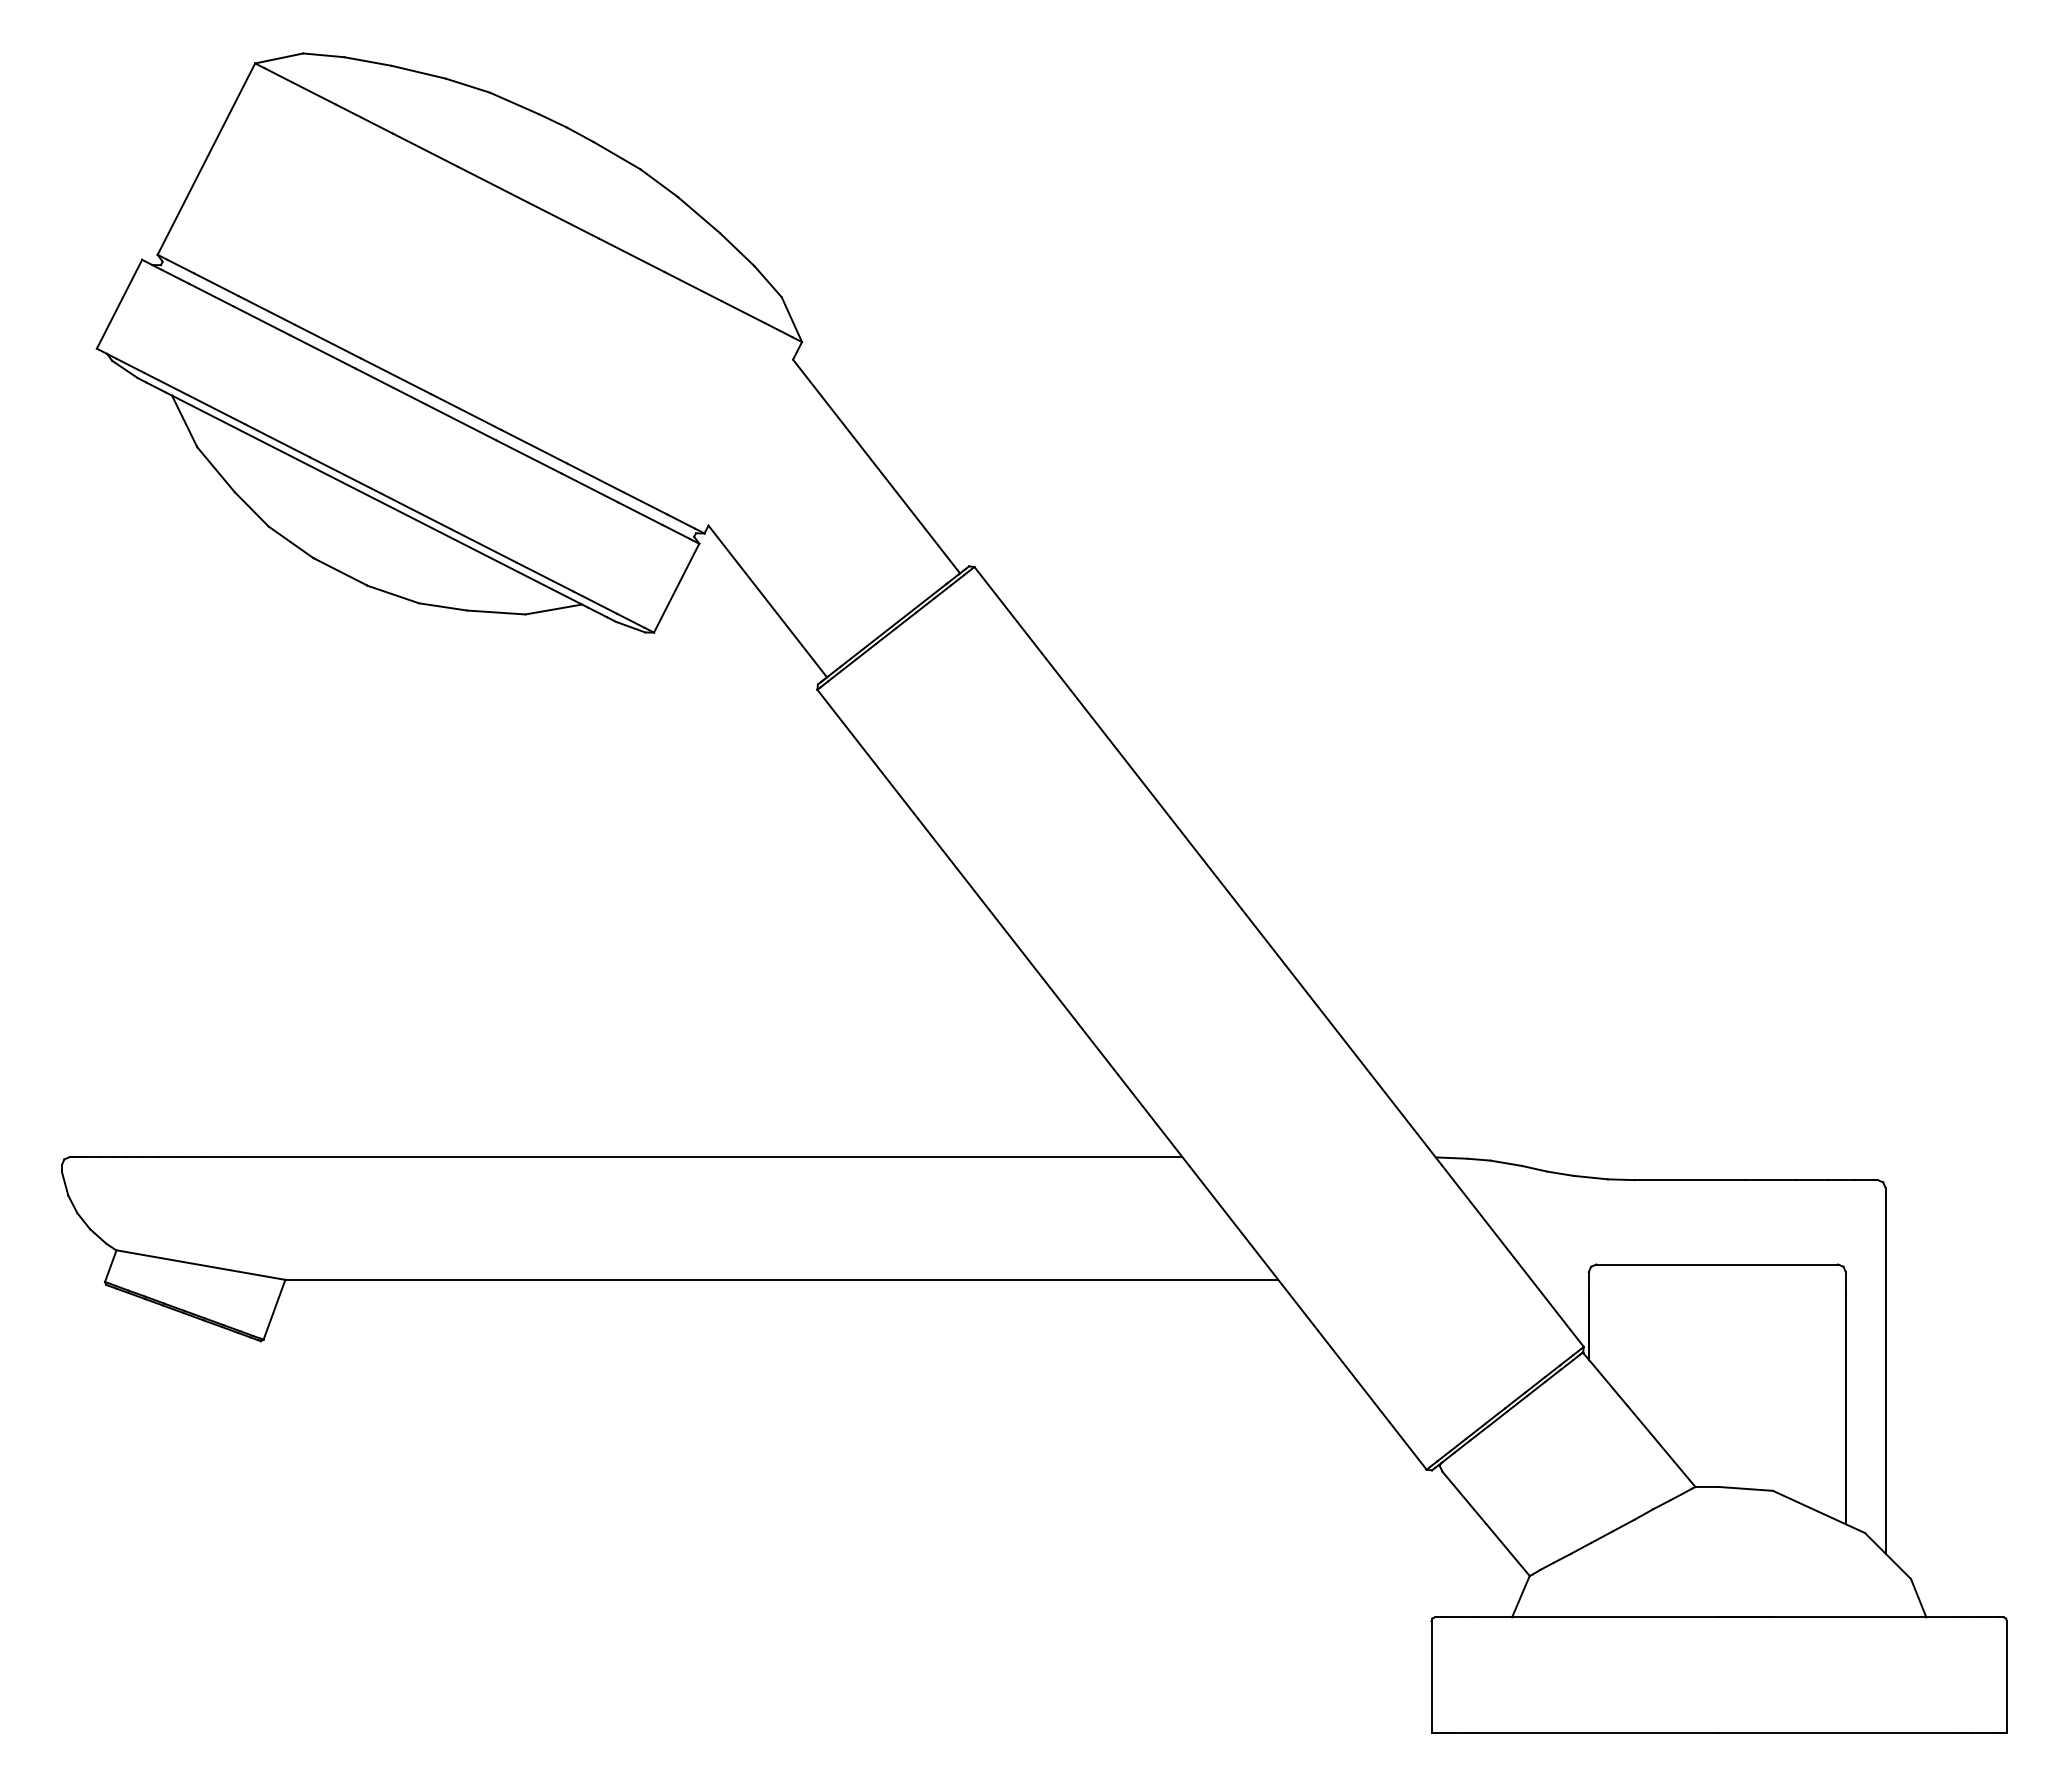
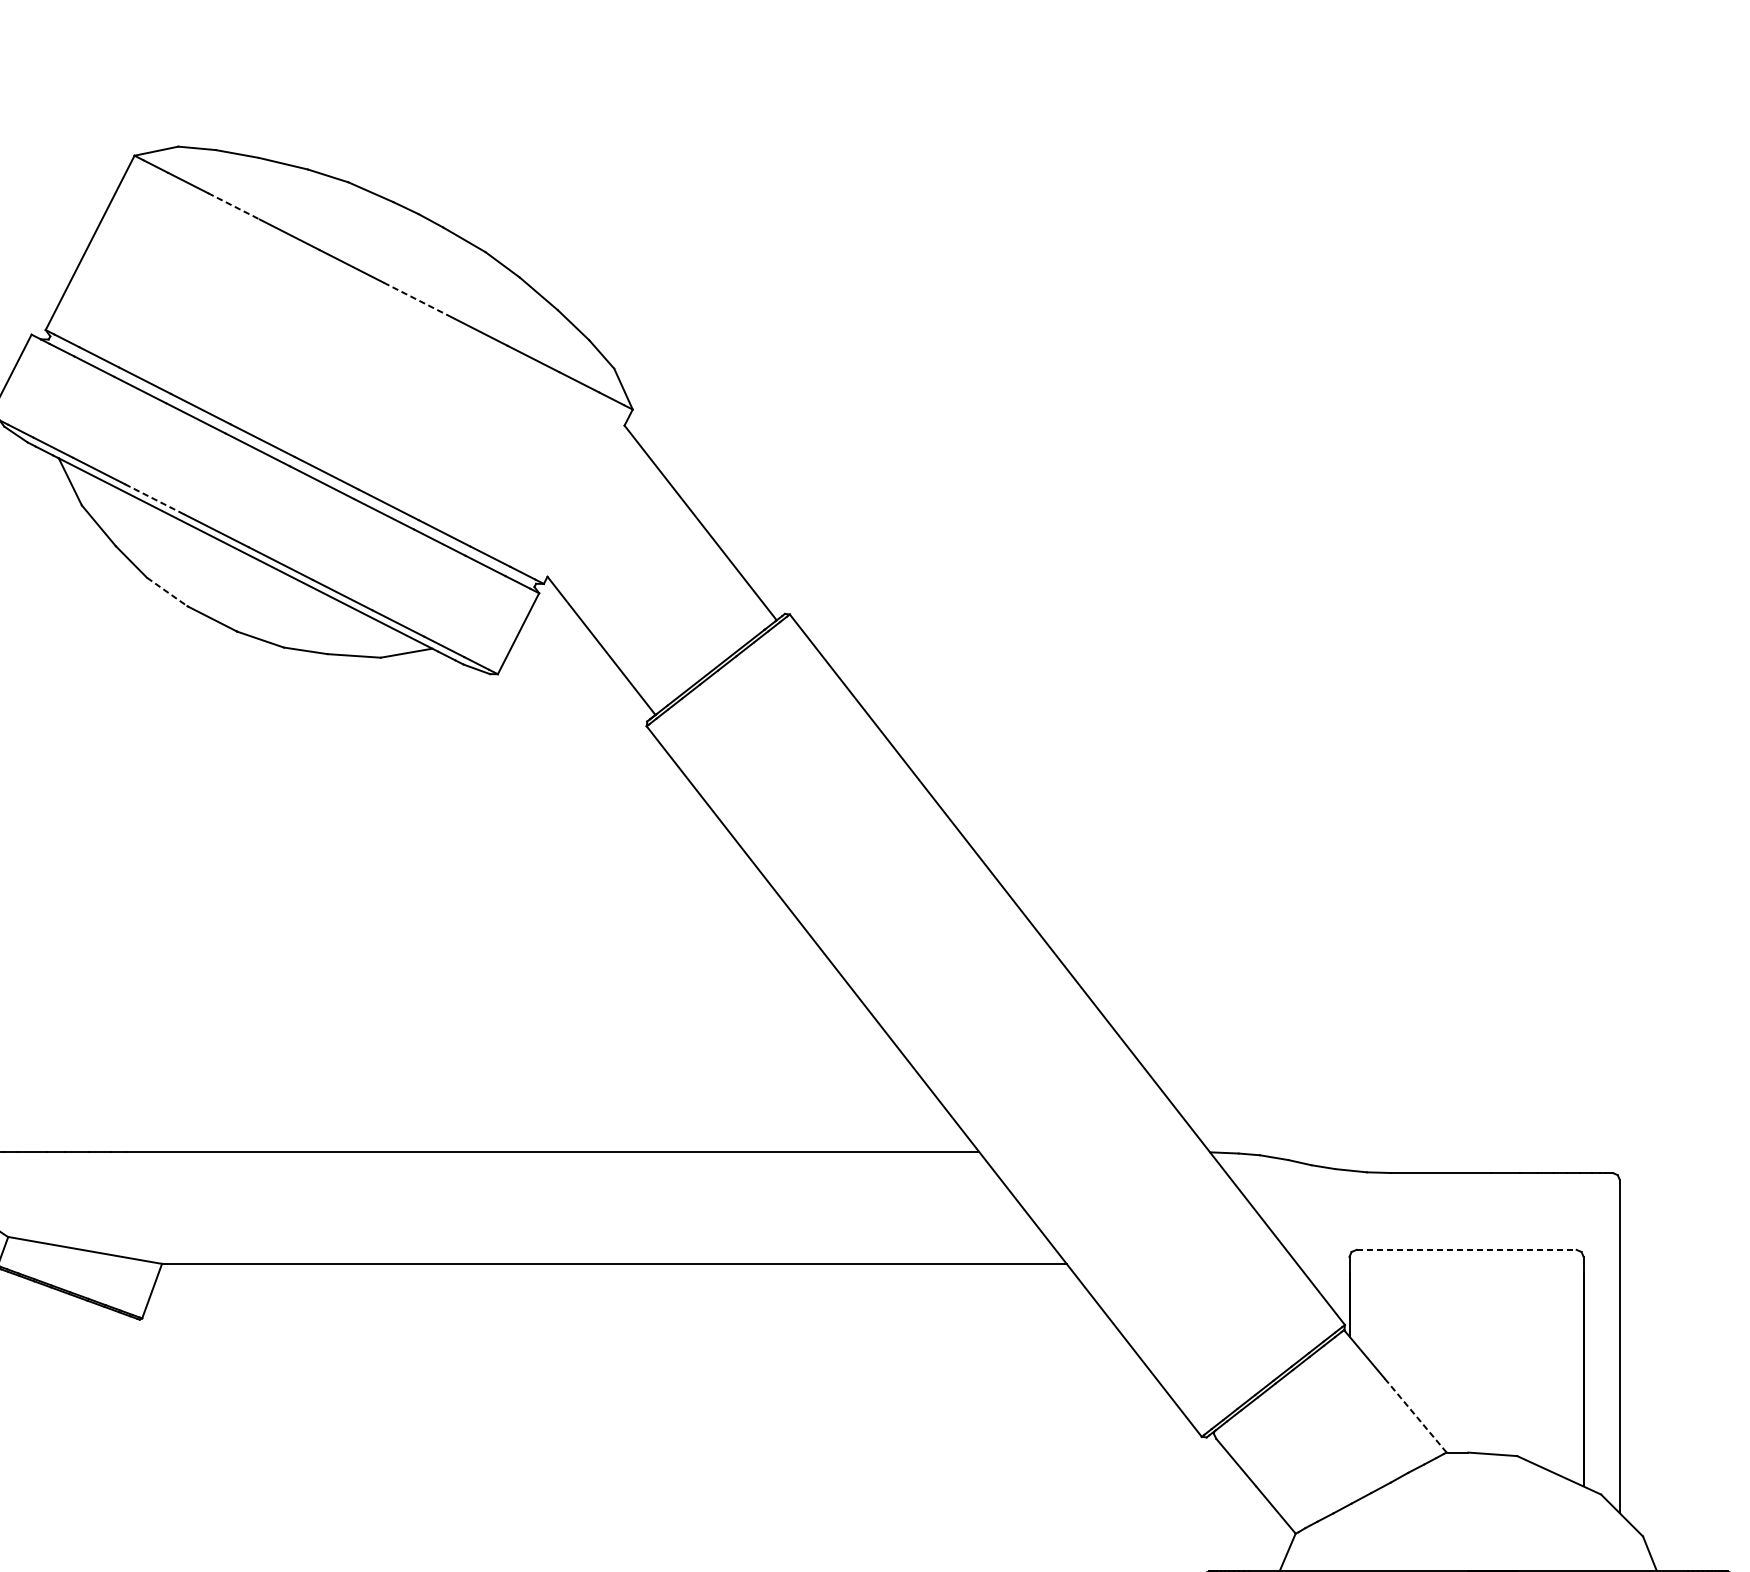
line: (364, 118) -> (234, 205), solid -> dashed
line: (563, 220) -> (415, 298), solid -> dashed
line: (277, 440) -> (154, 499), solid -> dashed
line: (291, 542) -> (167, 592), solid -> dashed
line: (1717, 1264) -> (1466, 1249), solid -> dashed
line: (1661, 1446) -> (1415, 1415), solid -> dashed

